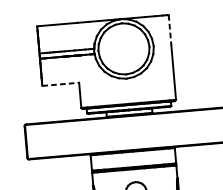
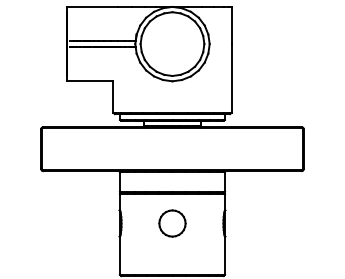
line: (169, 29) -> (231, 25), dashed -> solid
line: (60, 84) -> (90, 81), dashed -> solid

